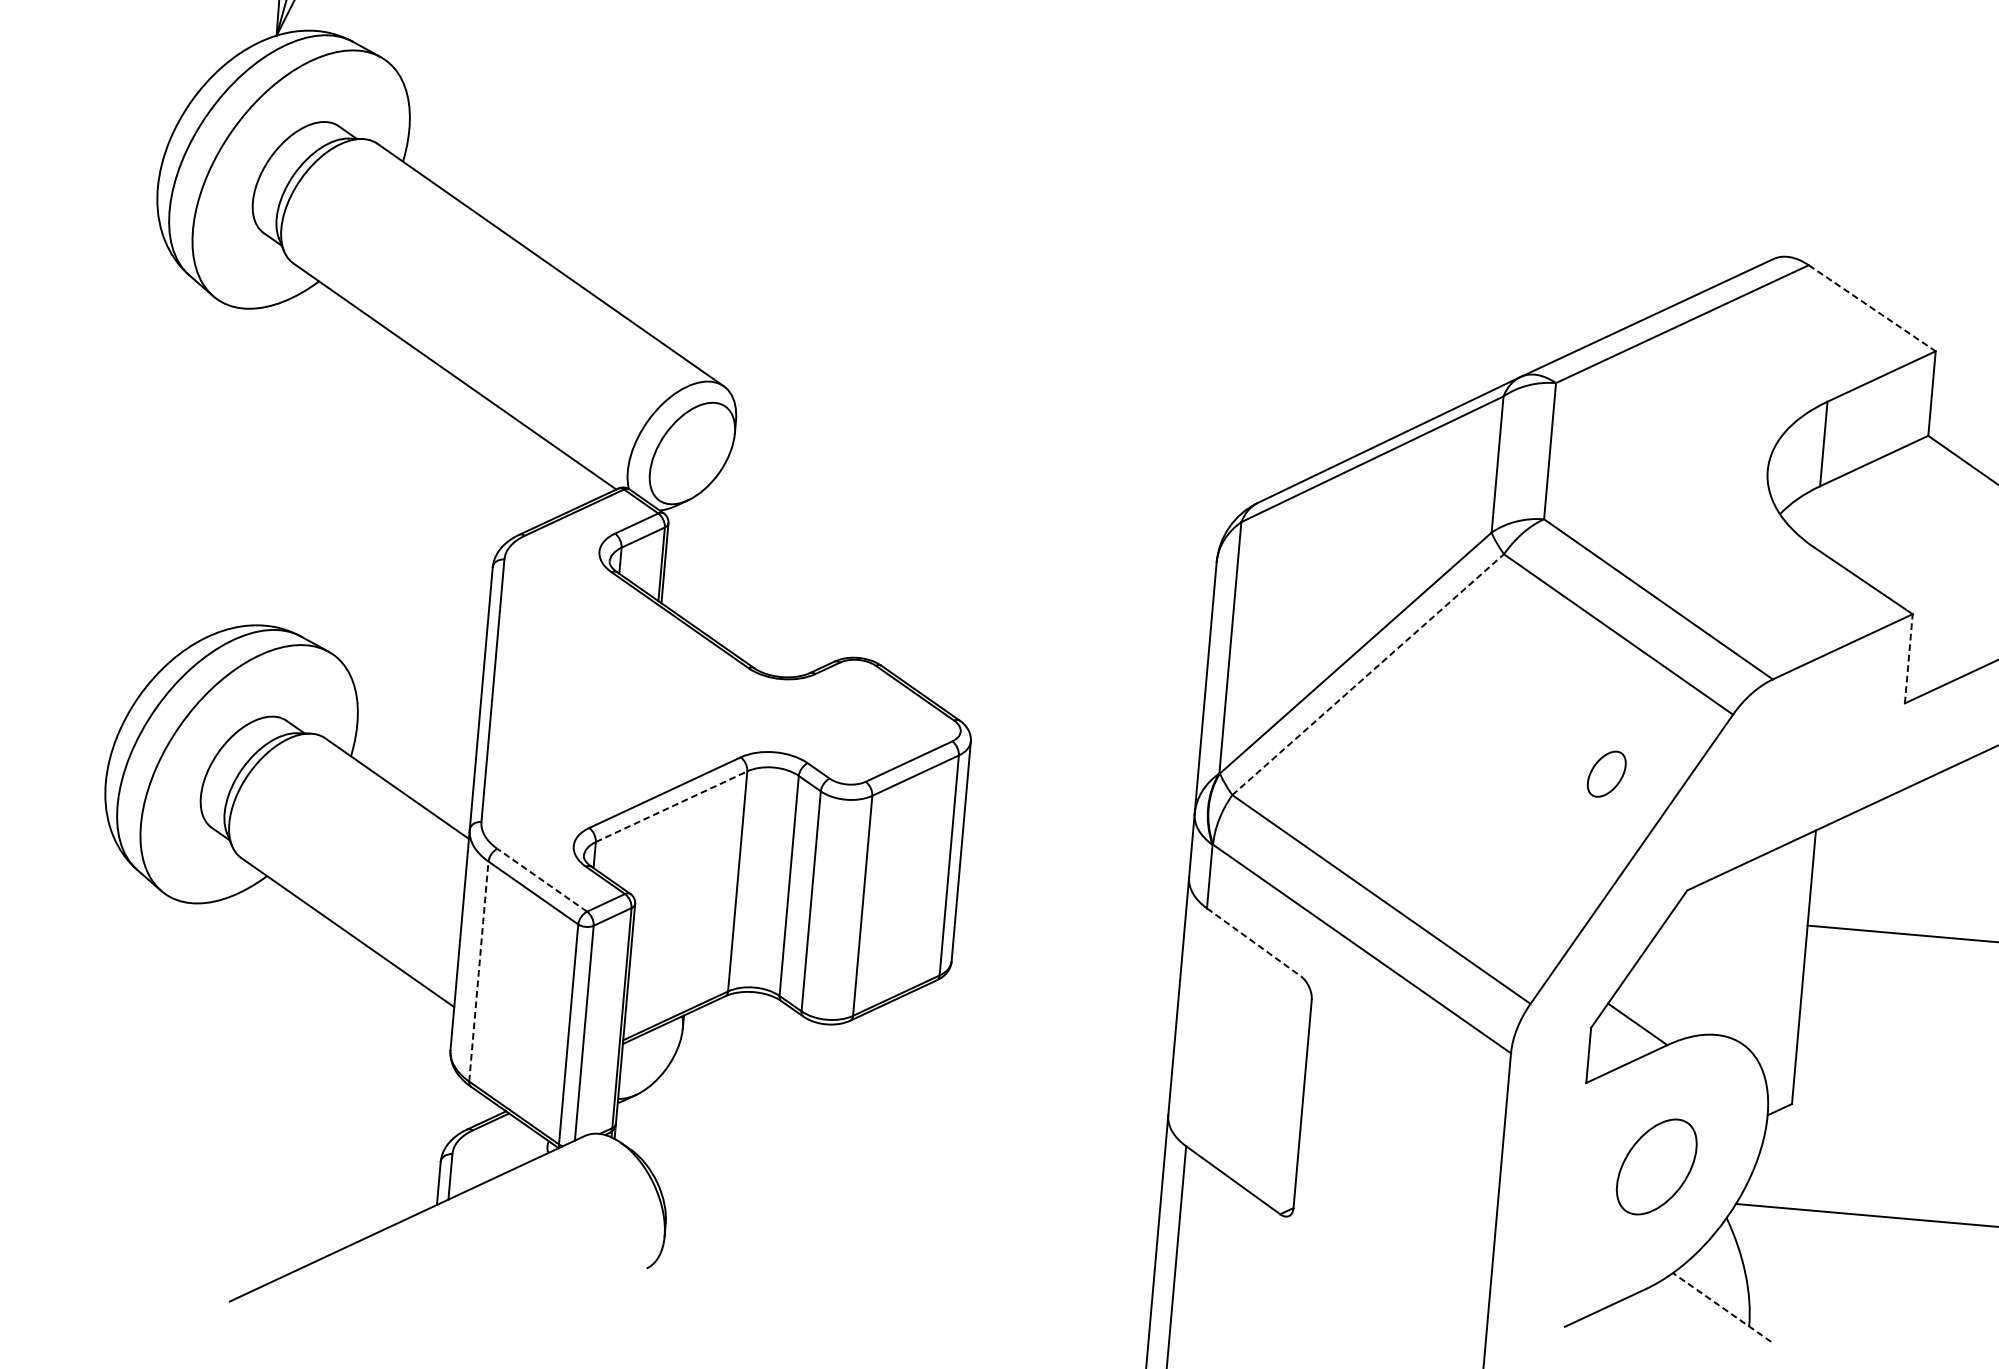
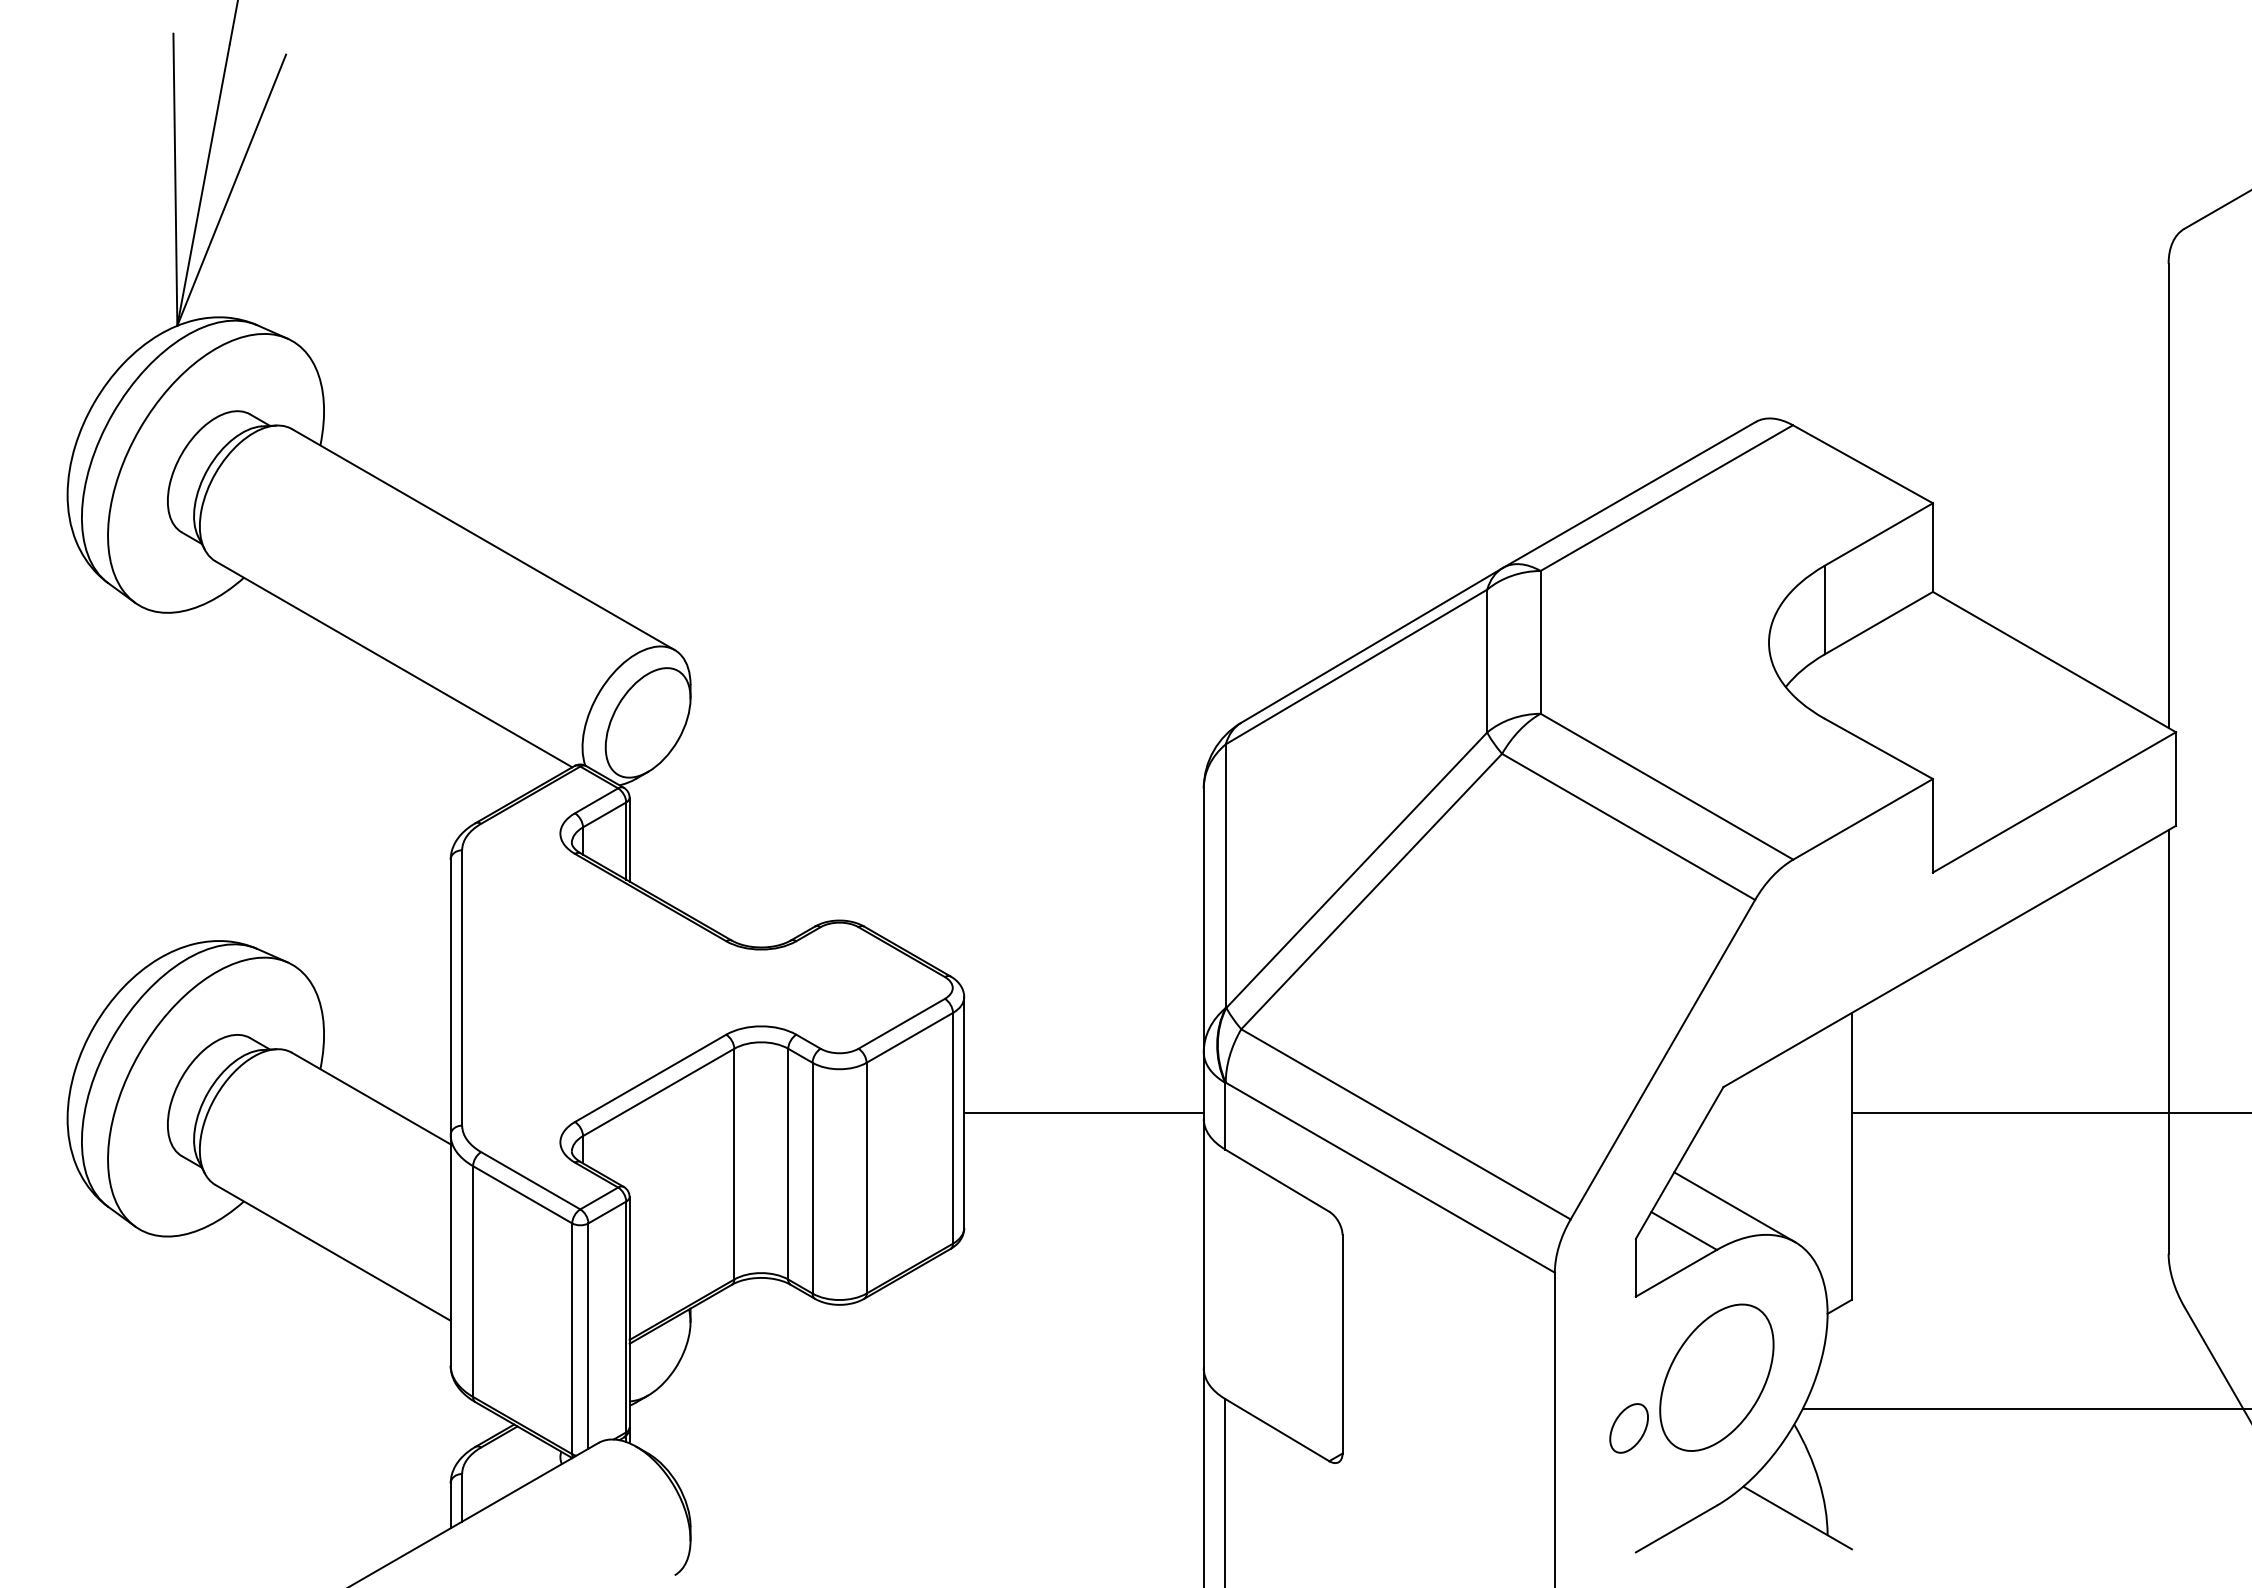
line: (1872, 308) -> (1863, 464), dashed -> solid
line: (1908, 658) -> (1932, 825), dashed -> solid
line: (1368, 674) -> (1371, 891), dashed -> solid
part: (1606, 774) -> (1628, 1428), moved
line: (672, 806) -> (659, 1092), dashed -> solid
line: (1074, 861) -> (1083, 1112), added
line: (542, 880) -> (530, 1180), dashed -> solid
line: (1254, 942) -> (1277, 1180), dashed -> solid
line: (479, 971) -> (473, 1281), dashed -> solid
line: (1687, 1006) -> (1734, 1207), added
part: (1656, 1166) -> (1716, 1377), size x1.43
line: (1721, 1307) -> (1797, 1517), dashed -> solid

